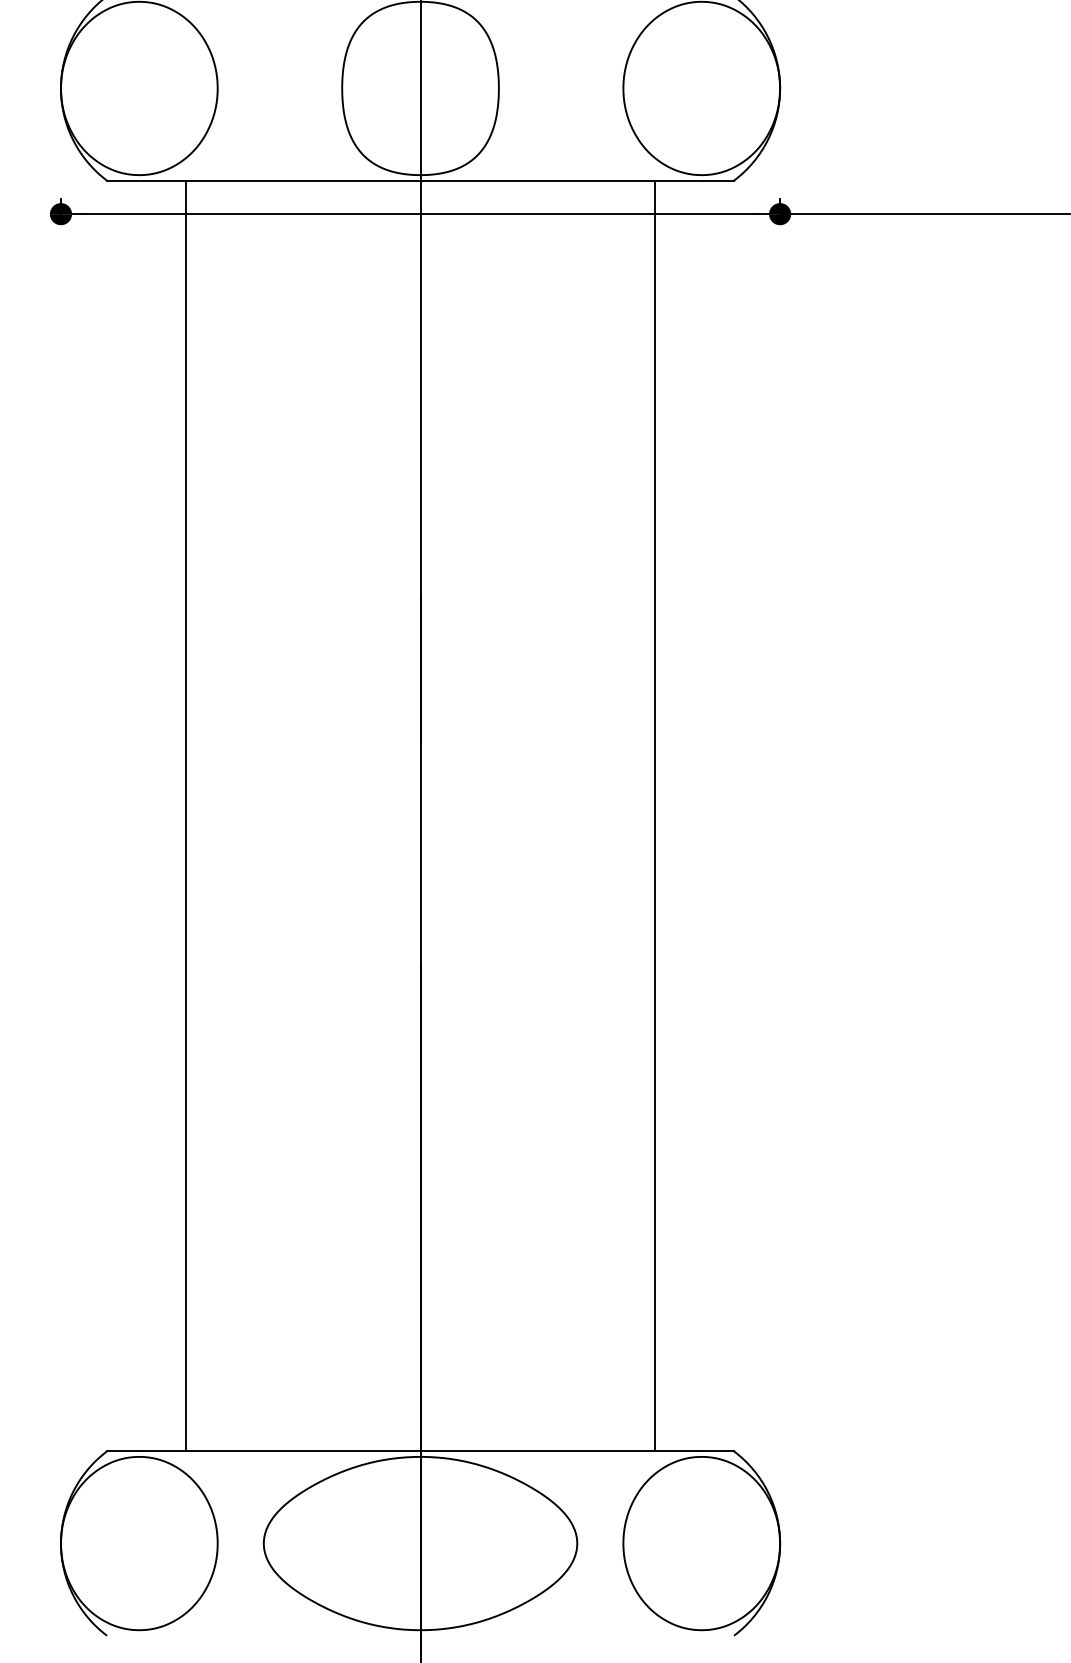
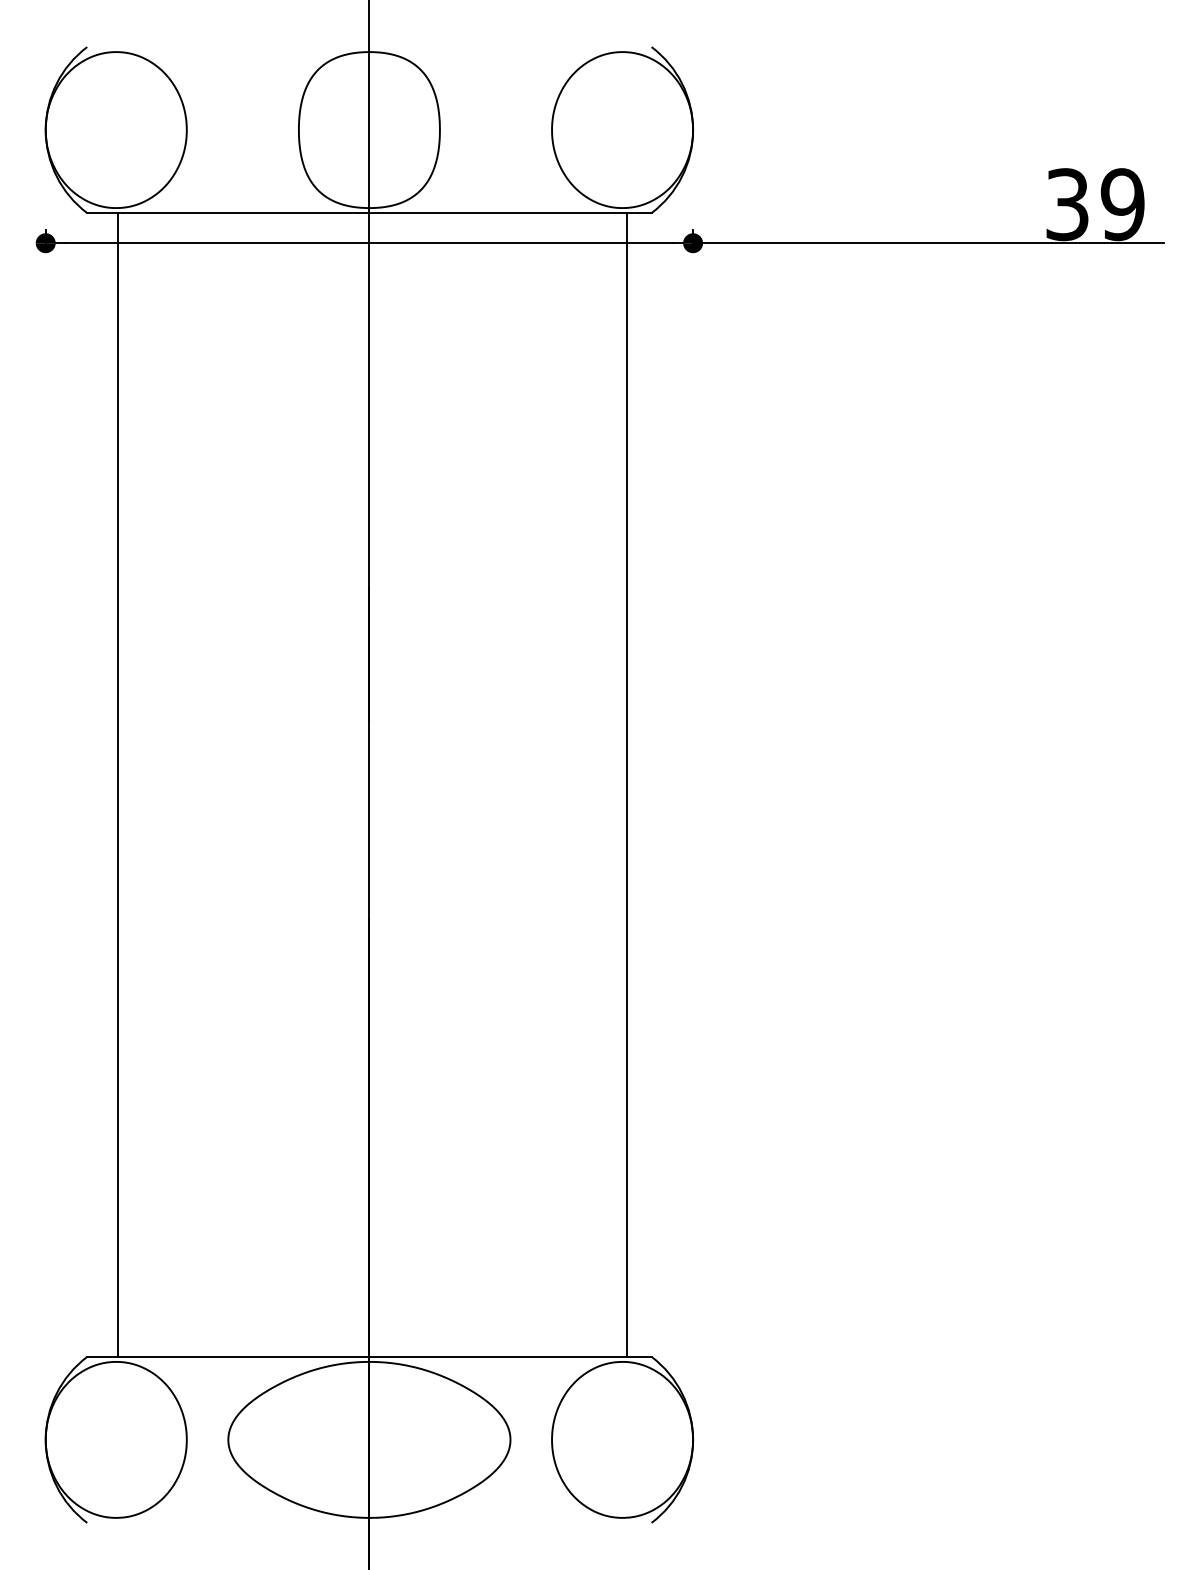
line: (186, 815) -> (117, 784), moved
line: (655, 815) -> (627, 784), moved

